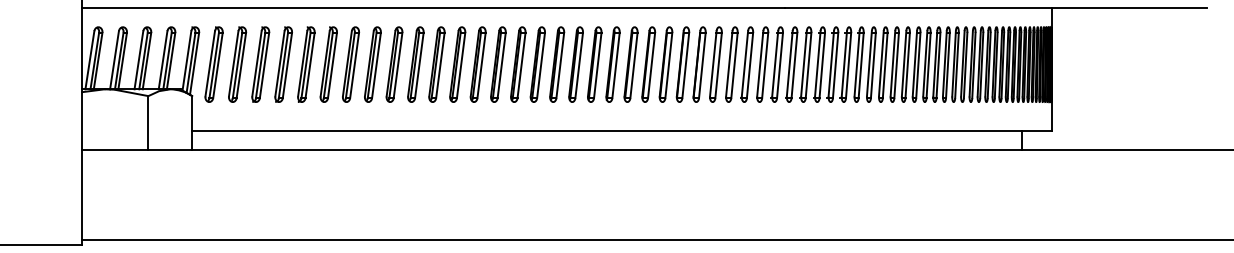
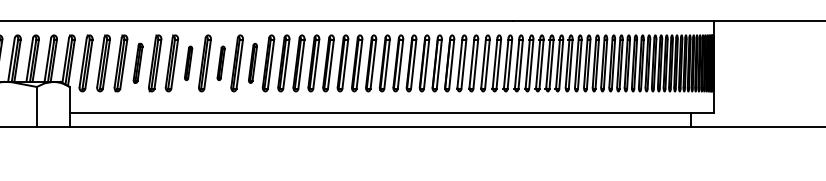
part: (283, 64) -> (138, 63), size x0.7
part: (350, 64) -> (188, 63), size x0.6
part: (394, 64) -> (221, 63), size x0.6
part: (436, 64) -> (252, 63), size x0.7

